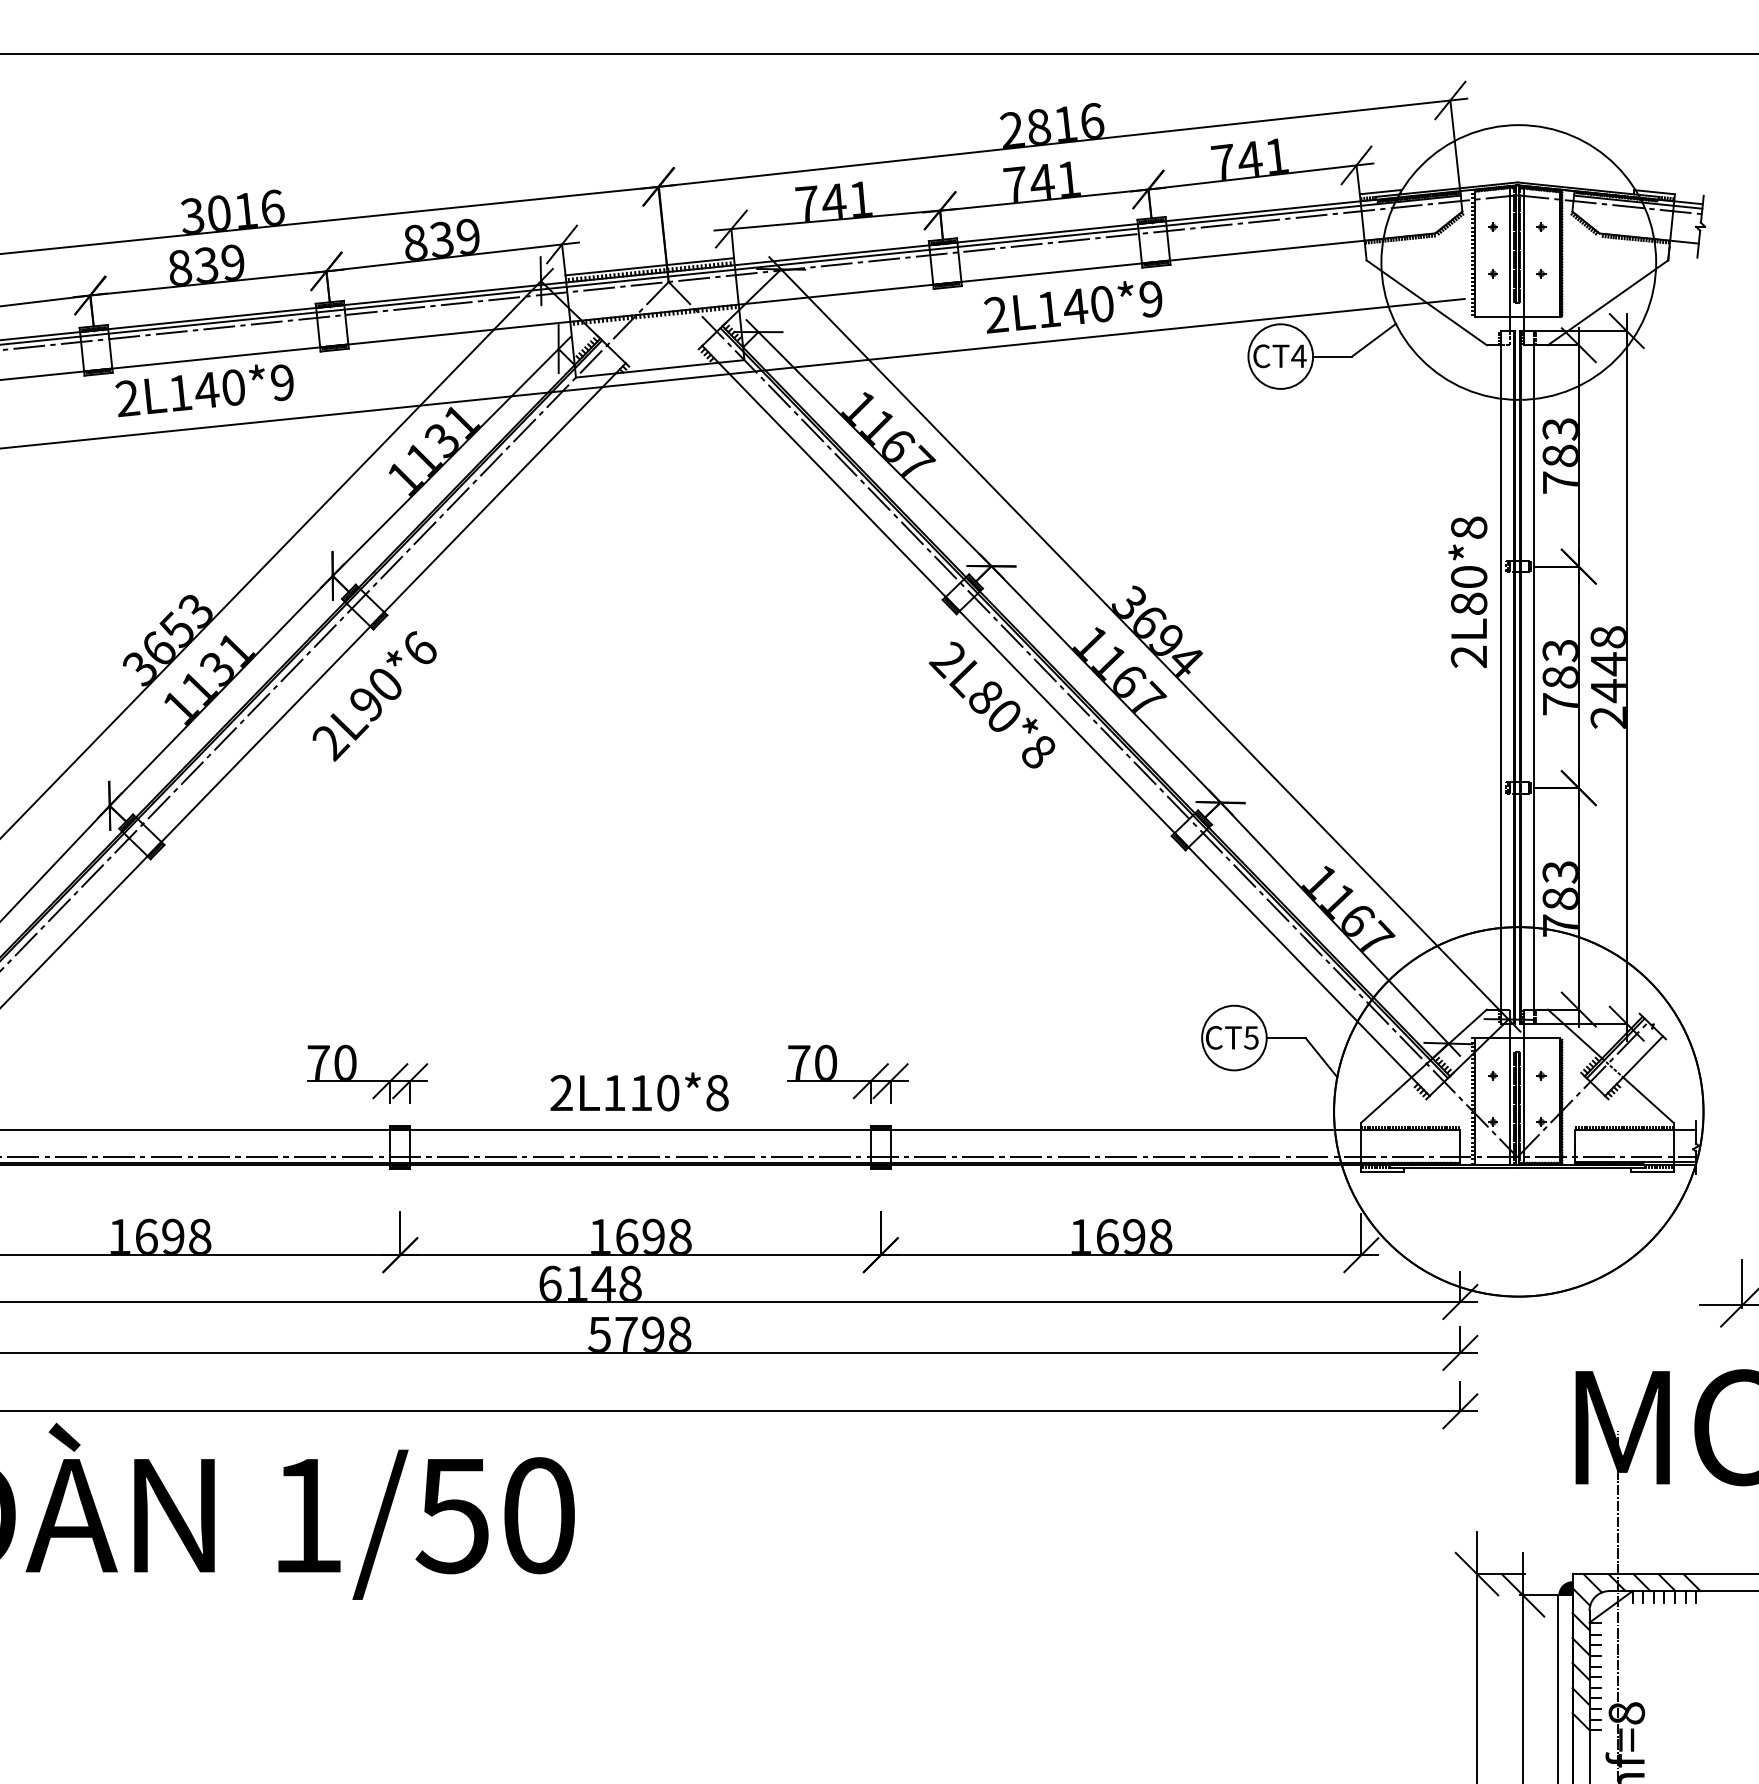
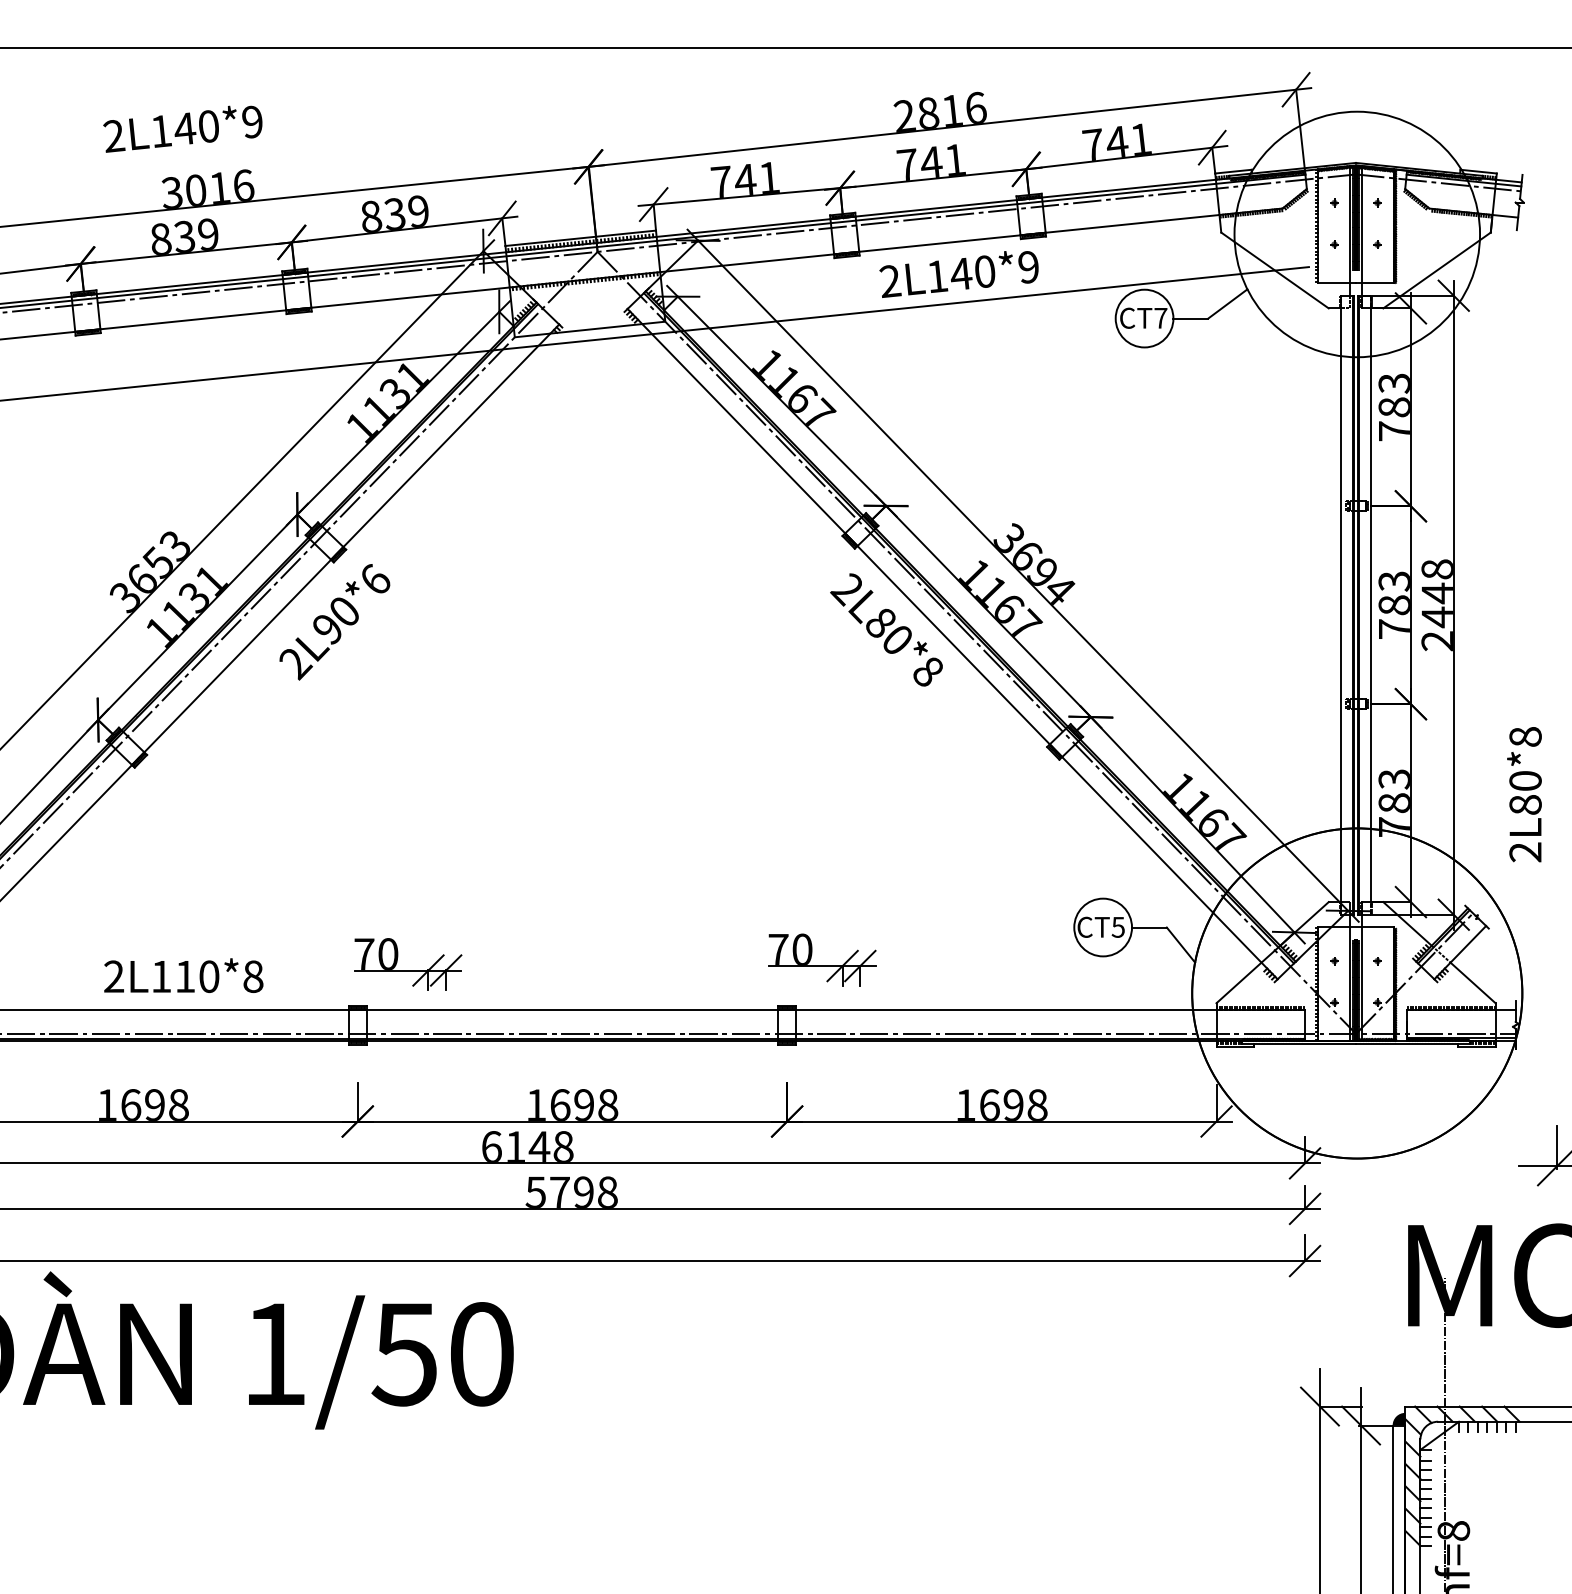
text: (1298, 355) -> (1160, 317), CT4 -> CT7
text: (204, 390) -> (182, 129), moved
text: (1467, 591) -> (1524, 793), moved
part: (367, 1080) -> (408, 969), moved
part: (847, 1080) -> (821, 965), moved
text: (639, 1091) -> (183, 975), moved

